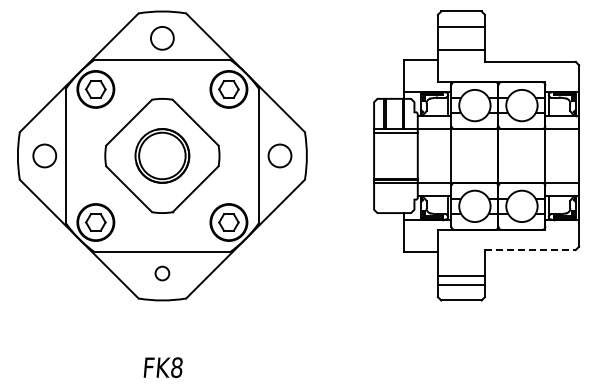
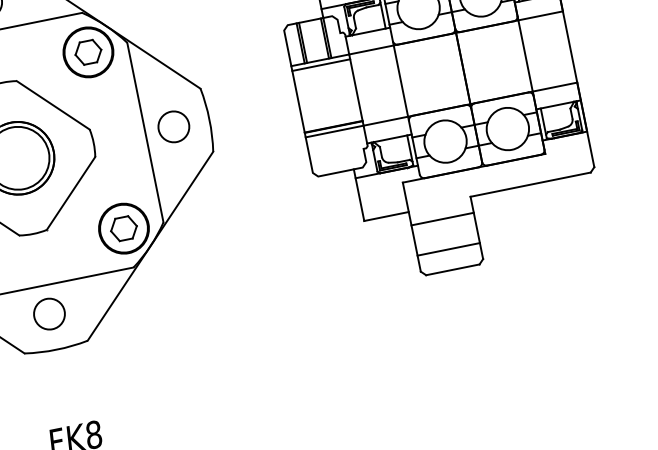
line: (530, 250) -> (530, 185), dashed -> solid
circle: (162, 273) -> (49, 313), size x1.67
line: (460, 276) -> (441, 219), moved

